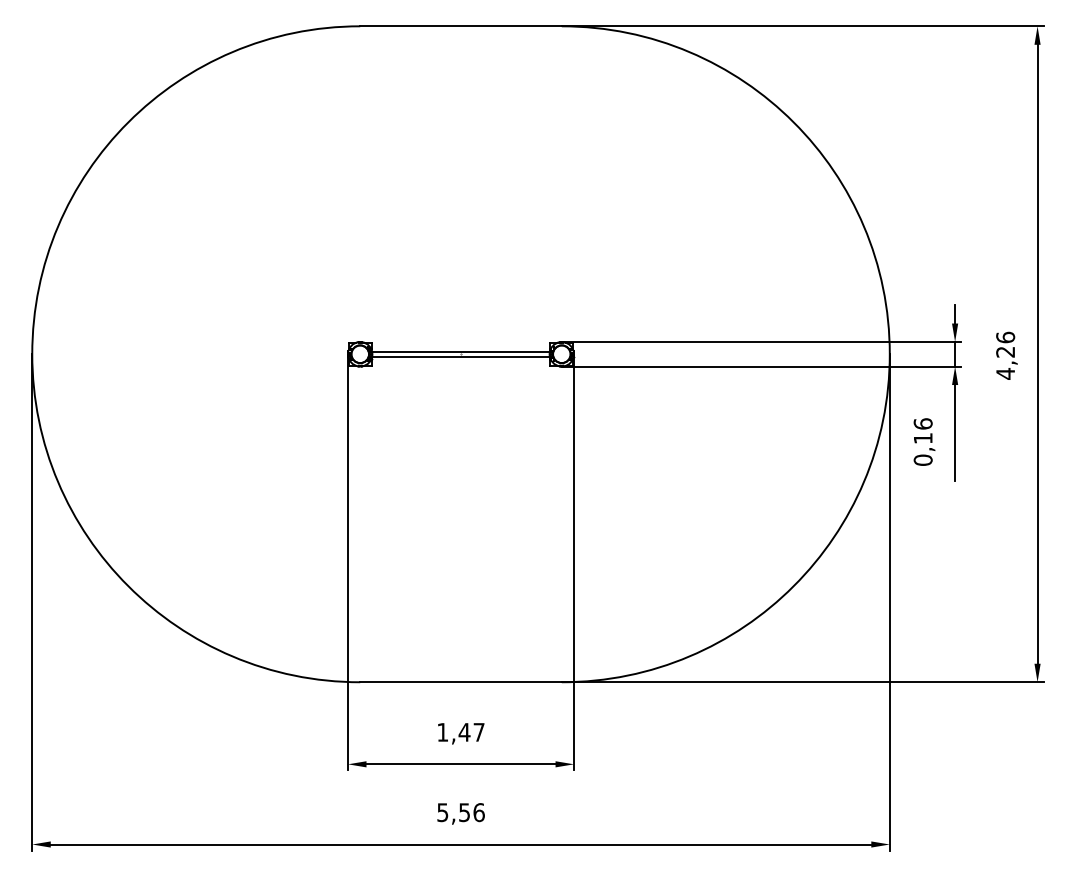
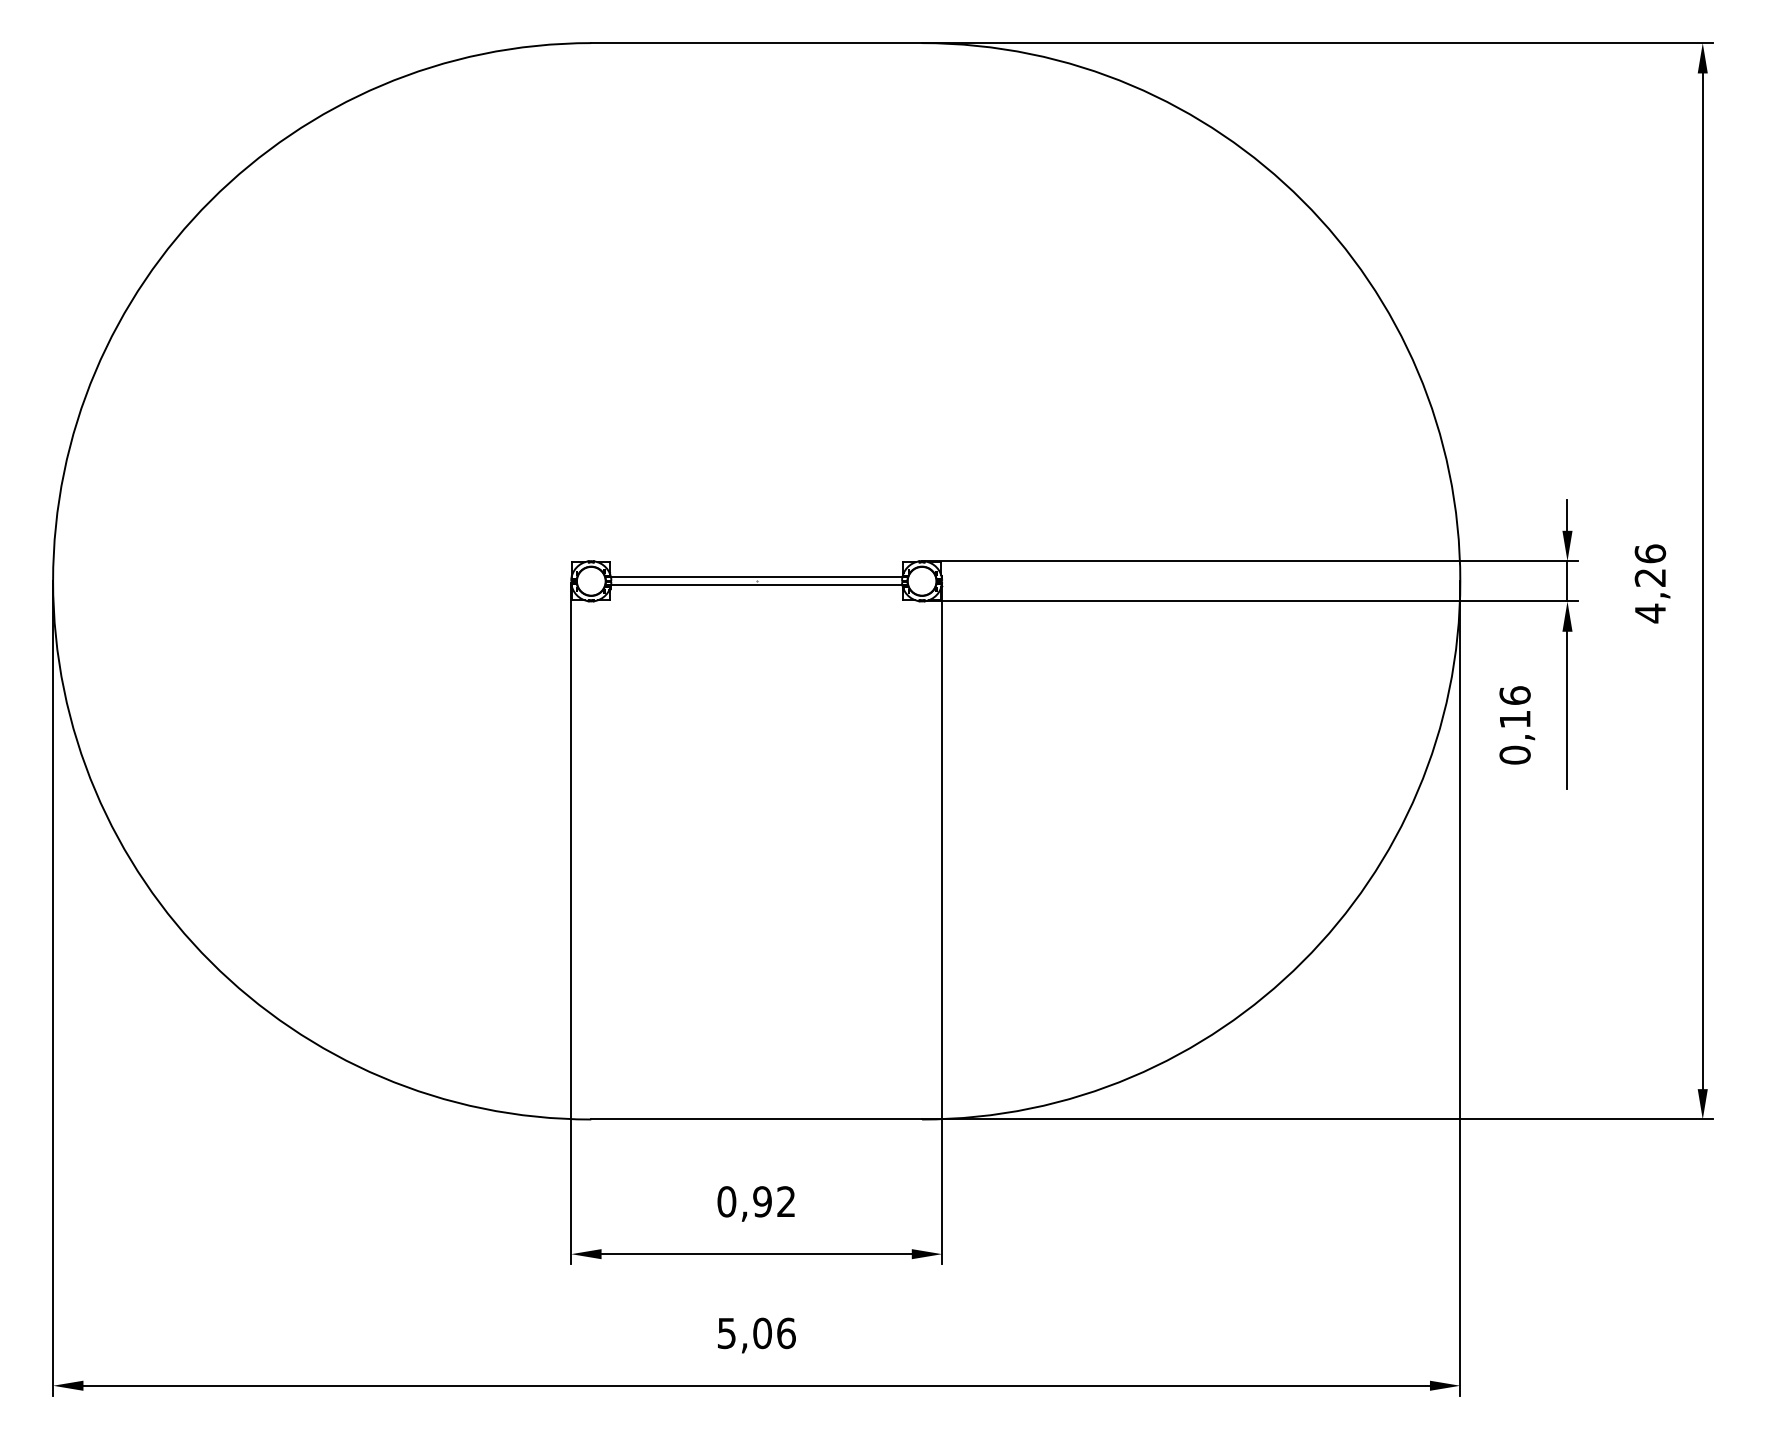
text: (460, 731) -> (755, 1200), 1,47 -> 0,92
text: (464, 812) -> (762, 1333), 5,56 -> 5,06

